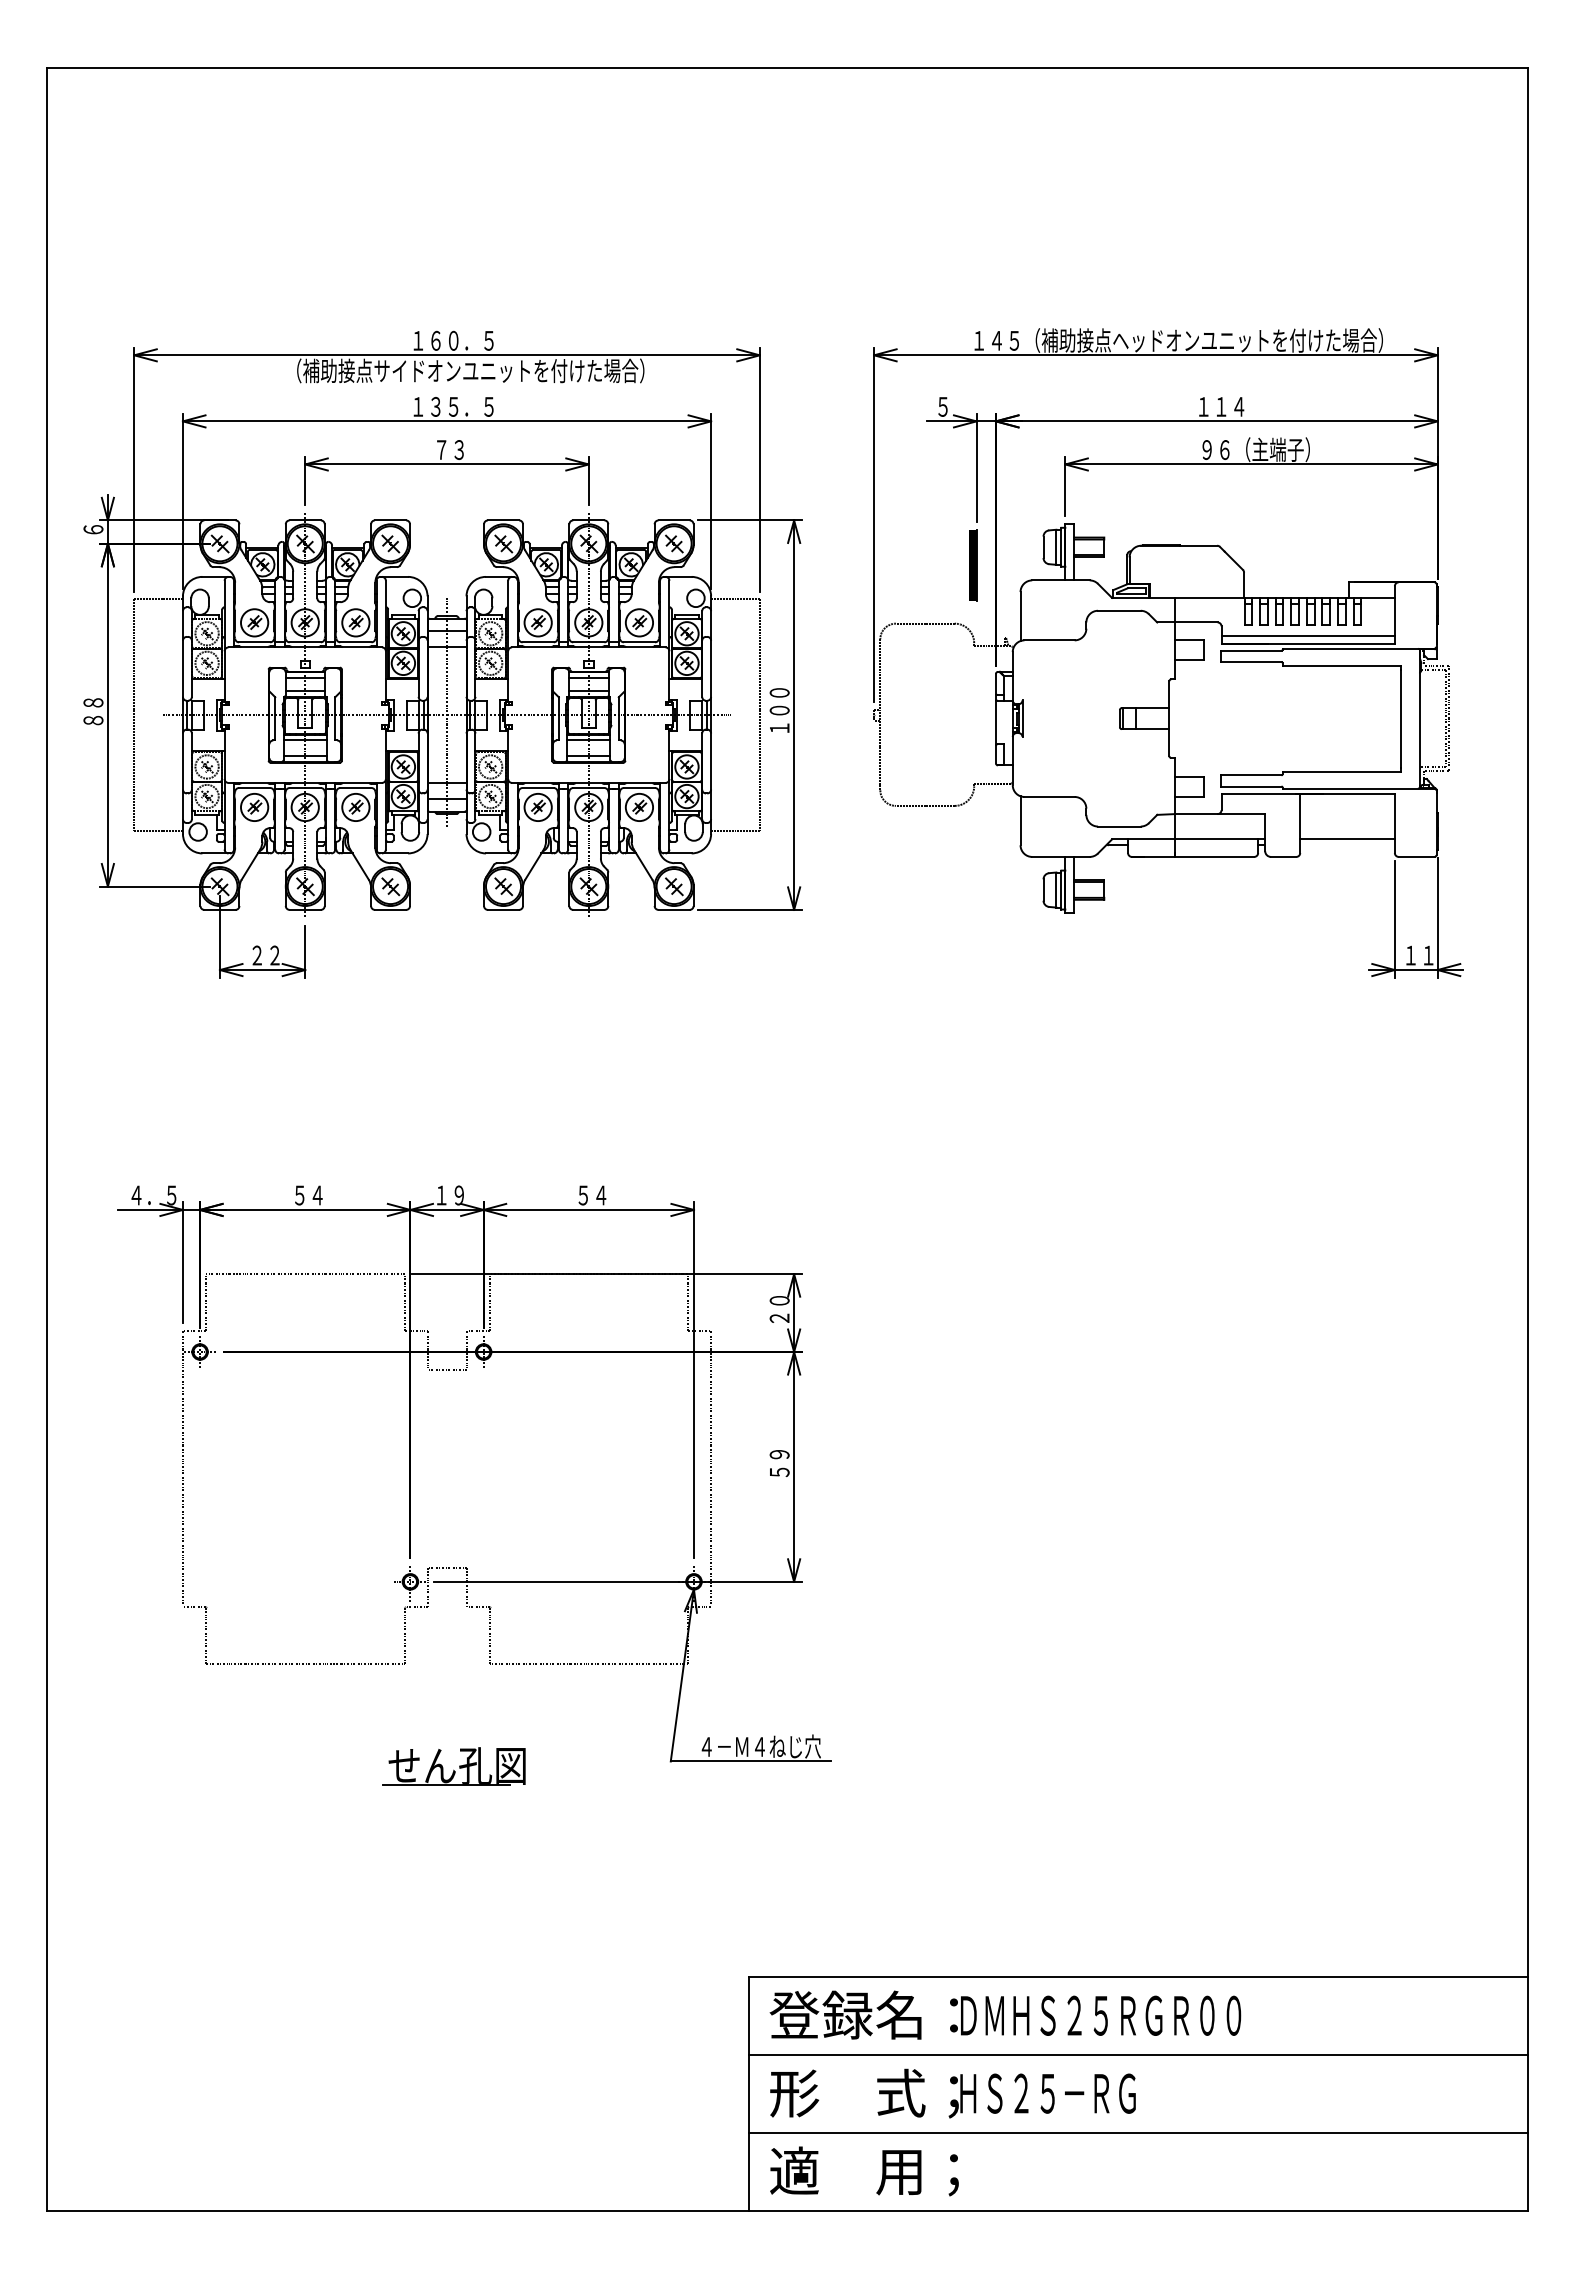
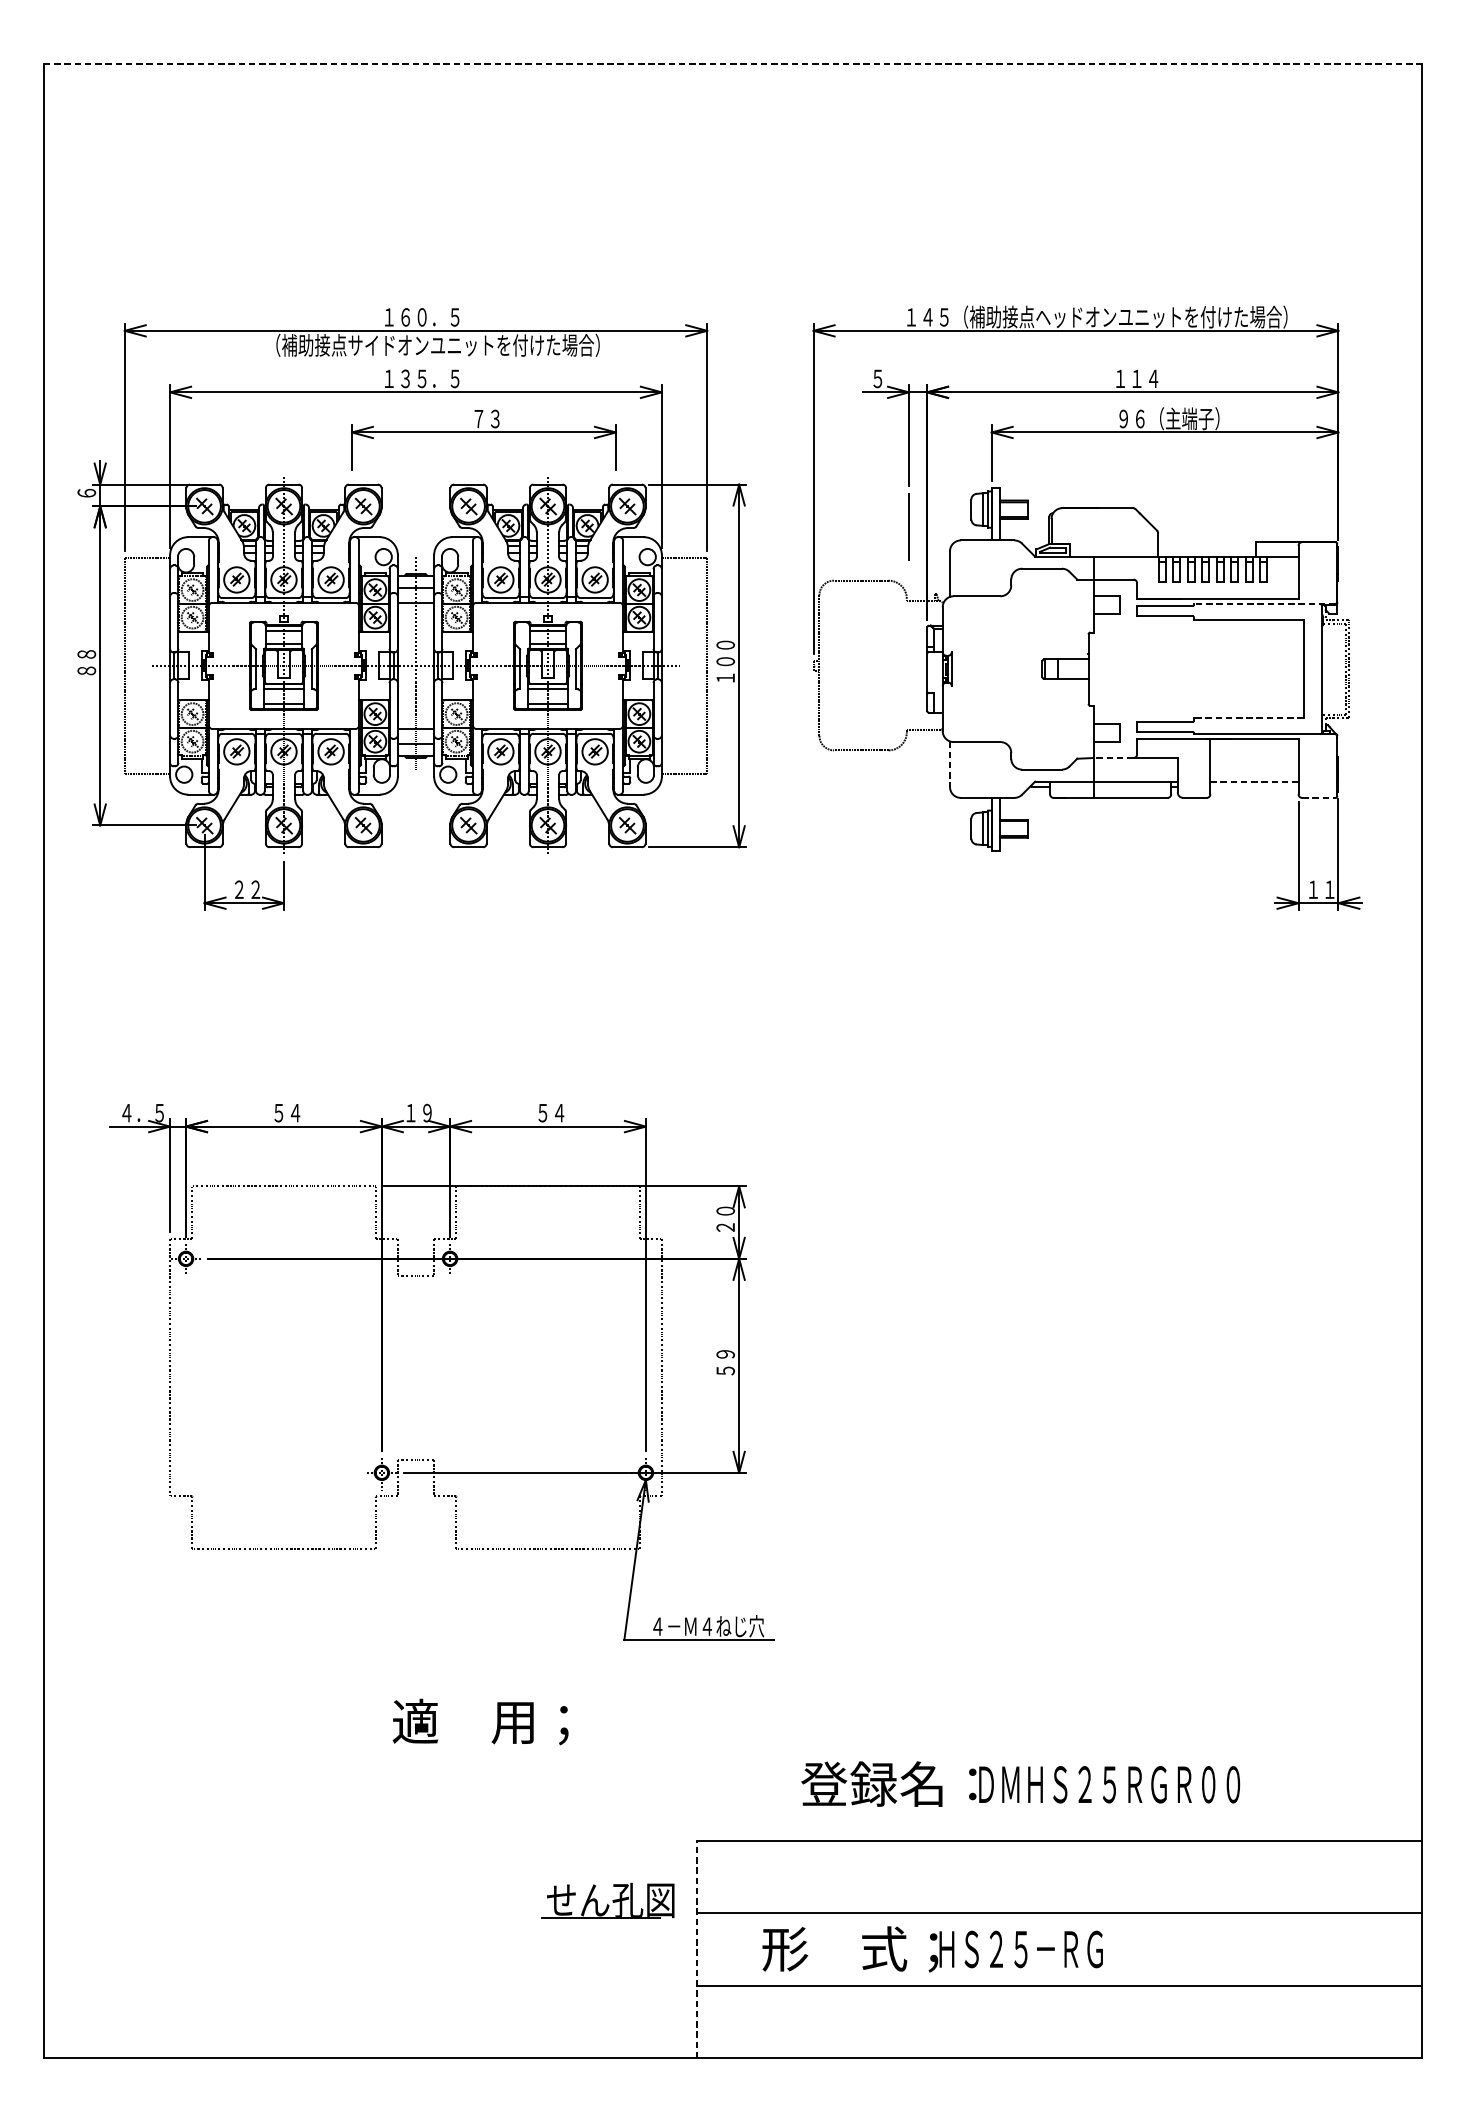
line: (787, 68) -> (733, 63), solid -> dashed
part: (446, 464) -> (483, 432), moved
fill: (972, 565) -> (905, 526), removed
line: (1307, 635) -> (1217, 591), removed
line: (1358, 648) -> (1264, 603), solid -> dashed
line: (1341, 771) -> (1248, 718), solid -> dashed
line: (1195, 814) -> (1112, 758), solid -> dashed
line: (1020, 821) -> (949, 764), solid -> dashed
line: (1347, 839) -> (1254, 781), solid -> dashed
line: (1416, 856) -> (1318, 797), solid -> dashed
part: (453, 1766) -> (607, 1900), moved
text: (1005, 2014) -> (1020, 1783), moved
line: (748, 2093) -> (696, 1949), solid -> dashed
text: (952, 2093) -> (932, 1949), moved
text: (864, 2171) -> (480, 1722), moved

